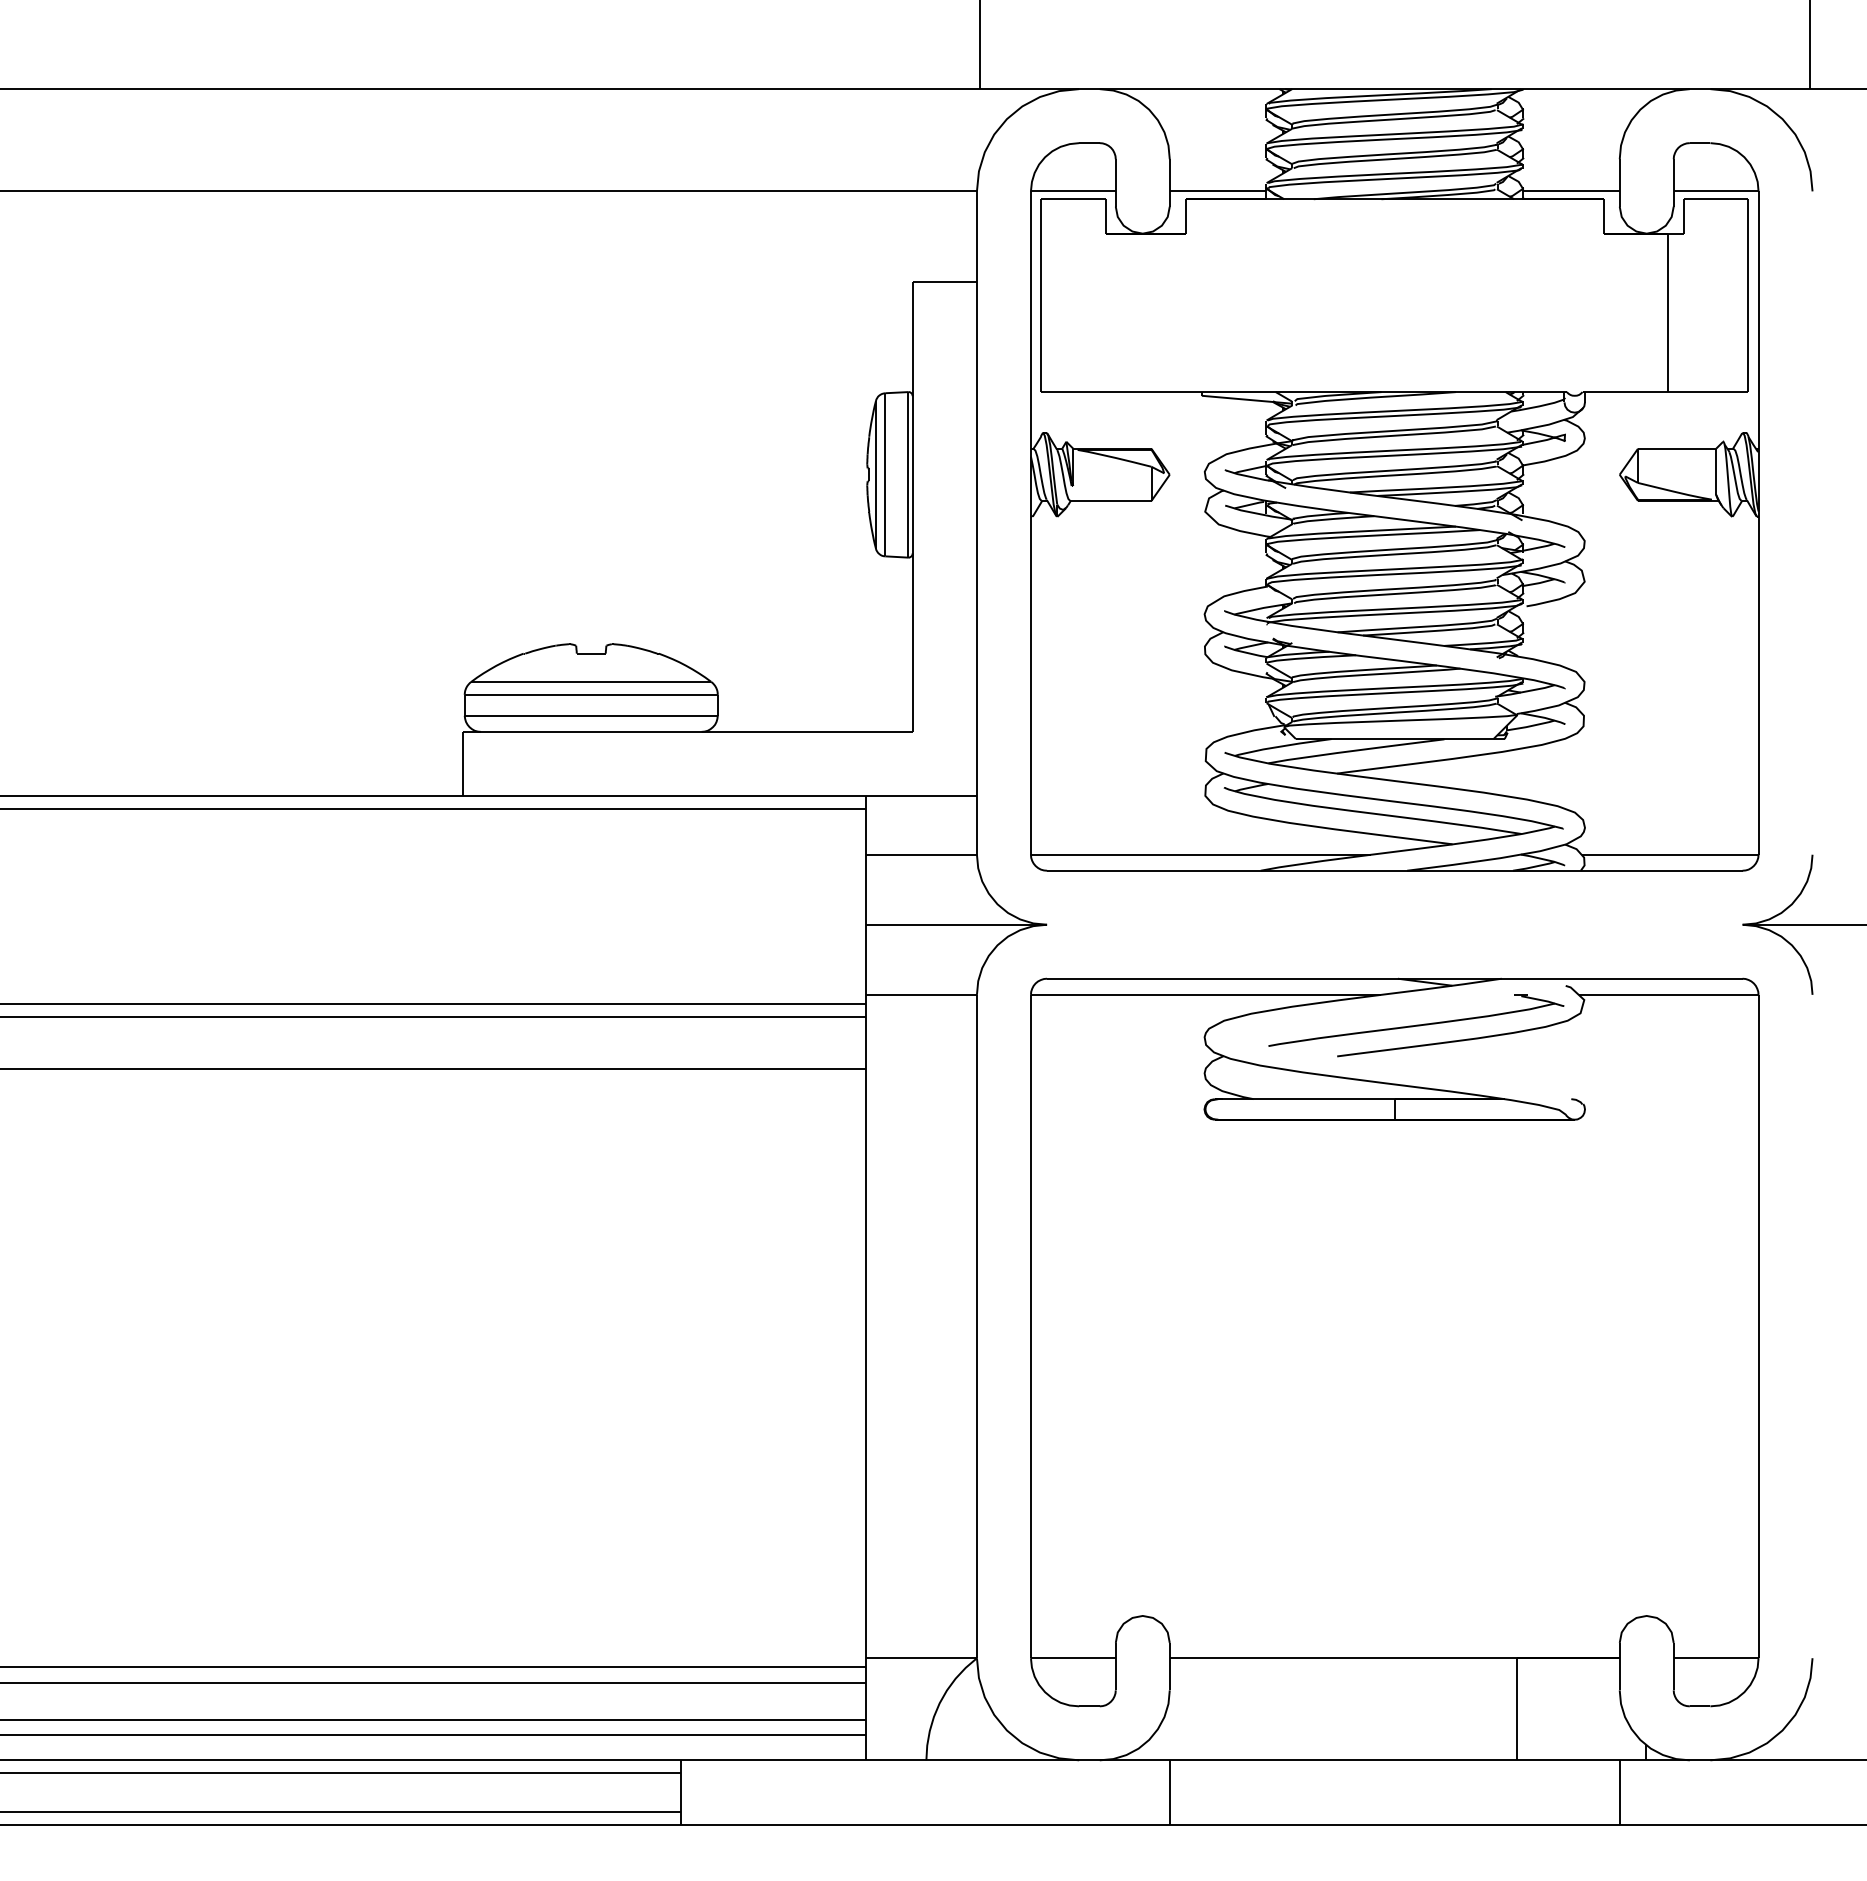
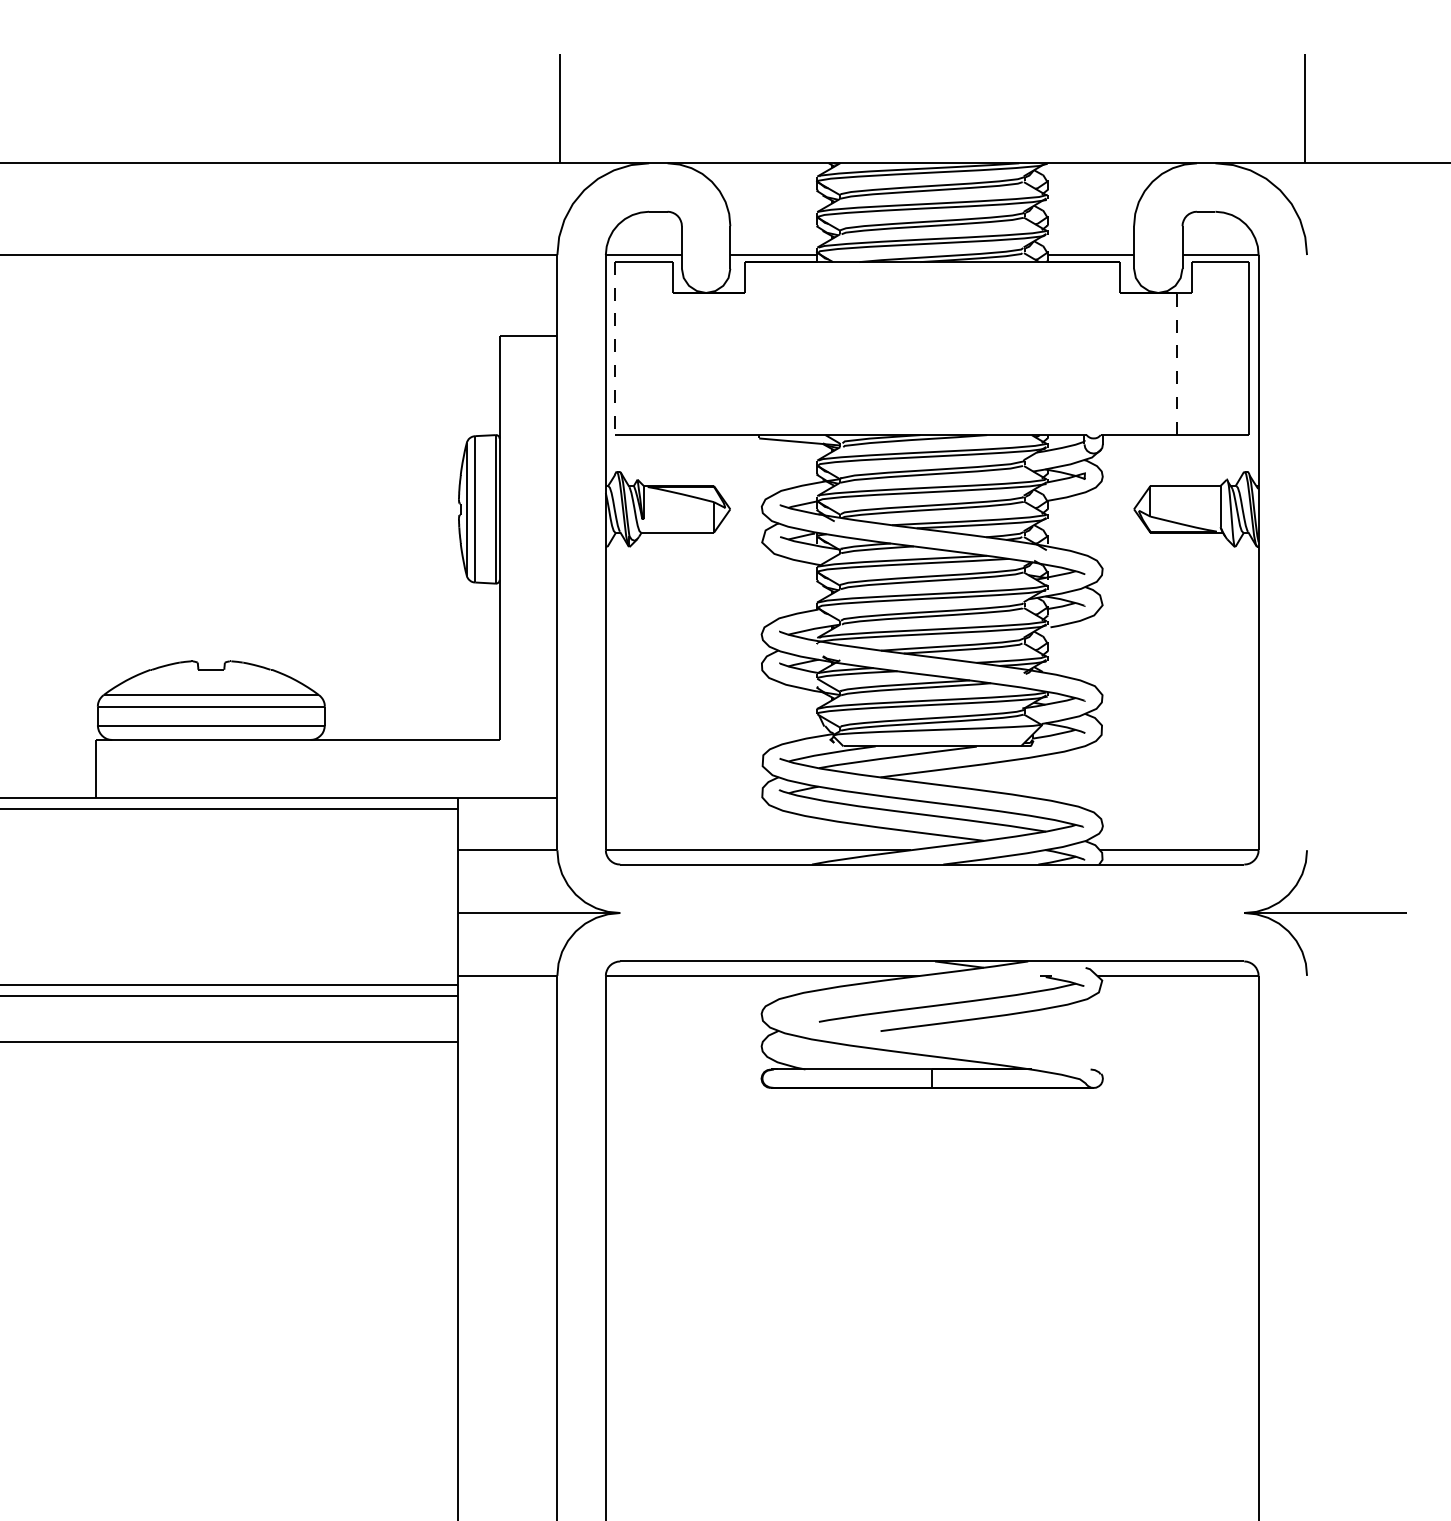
line: (1041, 296) -> (615, 349), solid -> dashed
line: (1667, 312) -> (1176, 363), solid -> dashed

